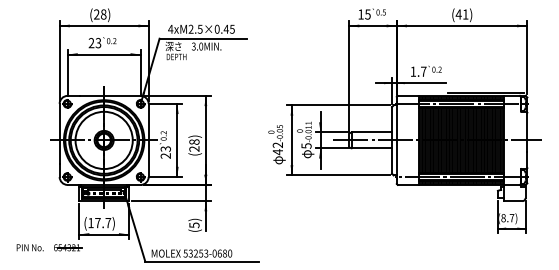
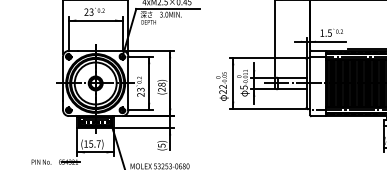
text: (423, 71) -> (329, 32), 1.7 -> 1.5
text: (277, 152) -> (222, 92), 42 -> 22
text: (97, 223) -> (90, 144), 17.7 -> 15.7

